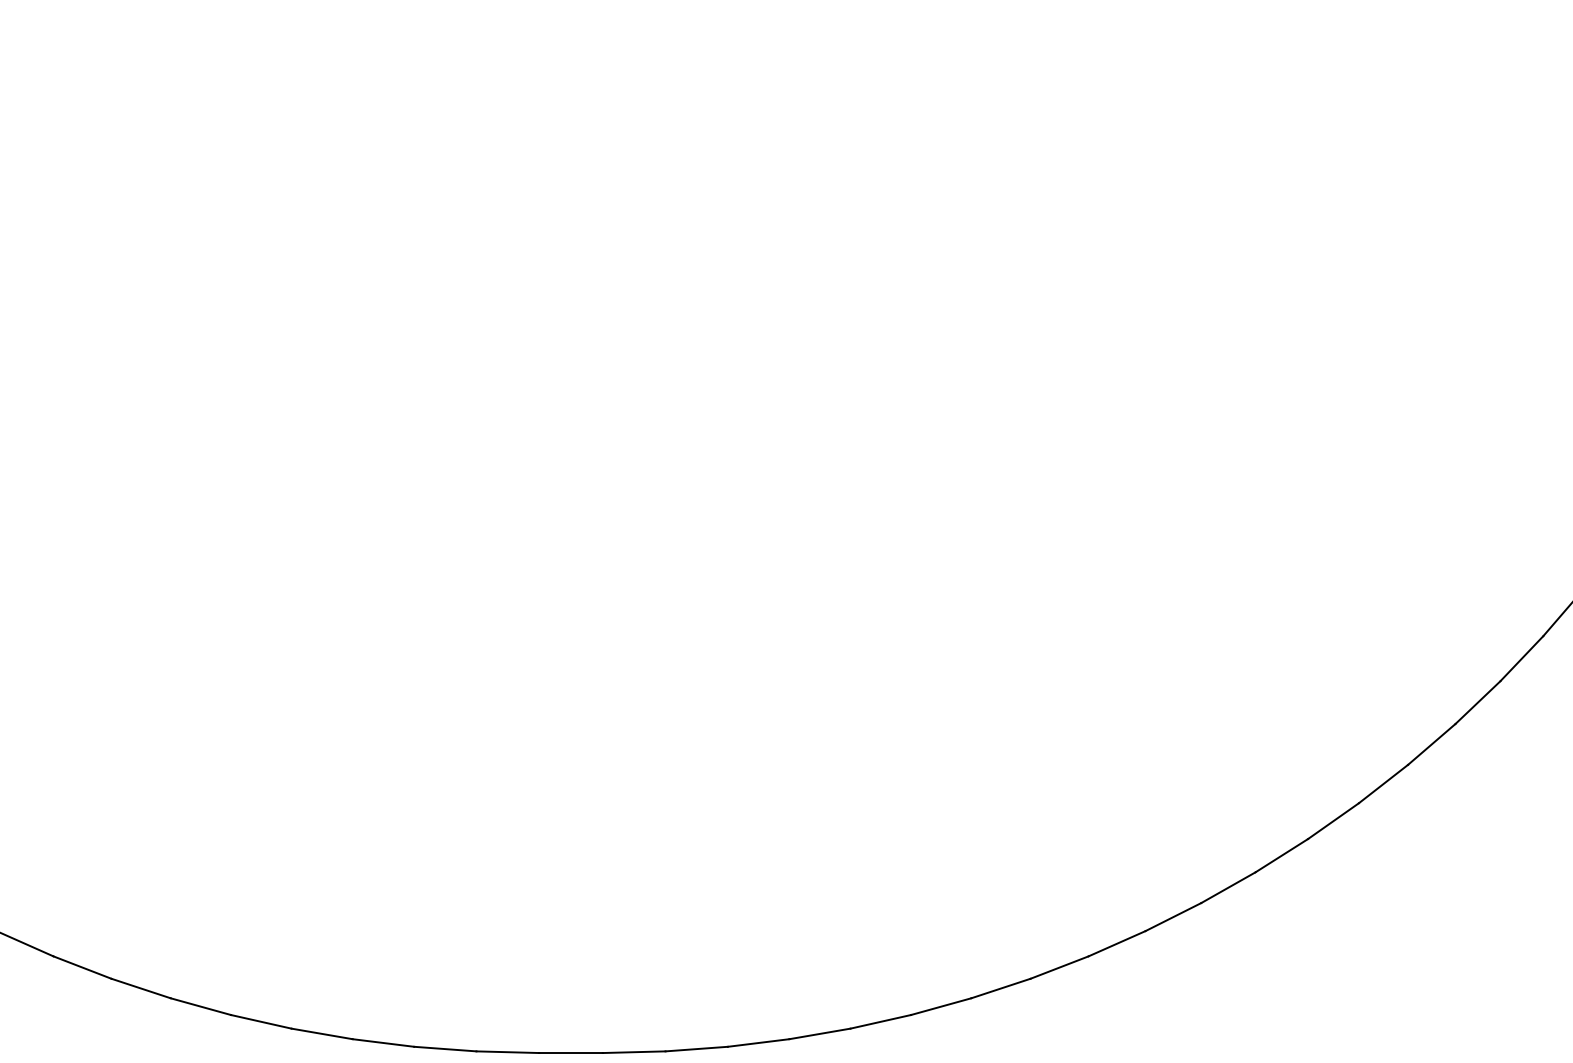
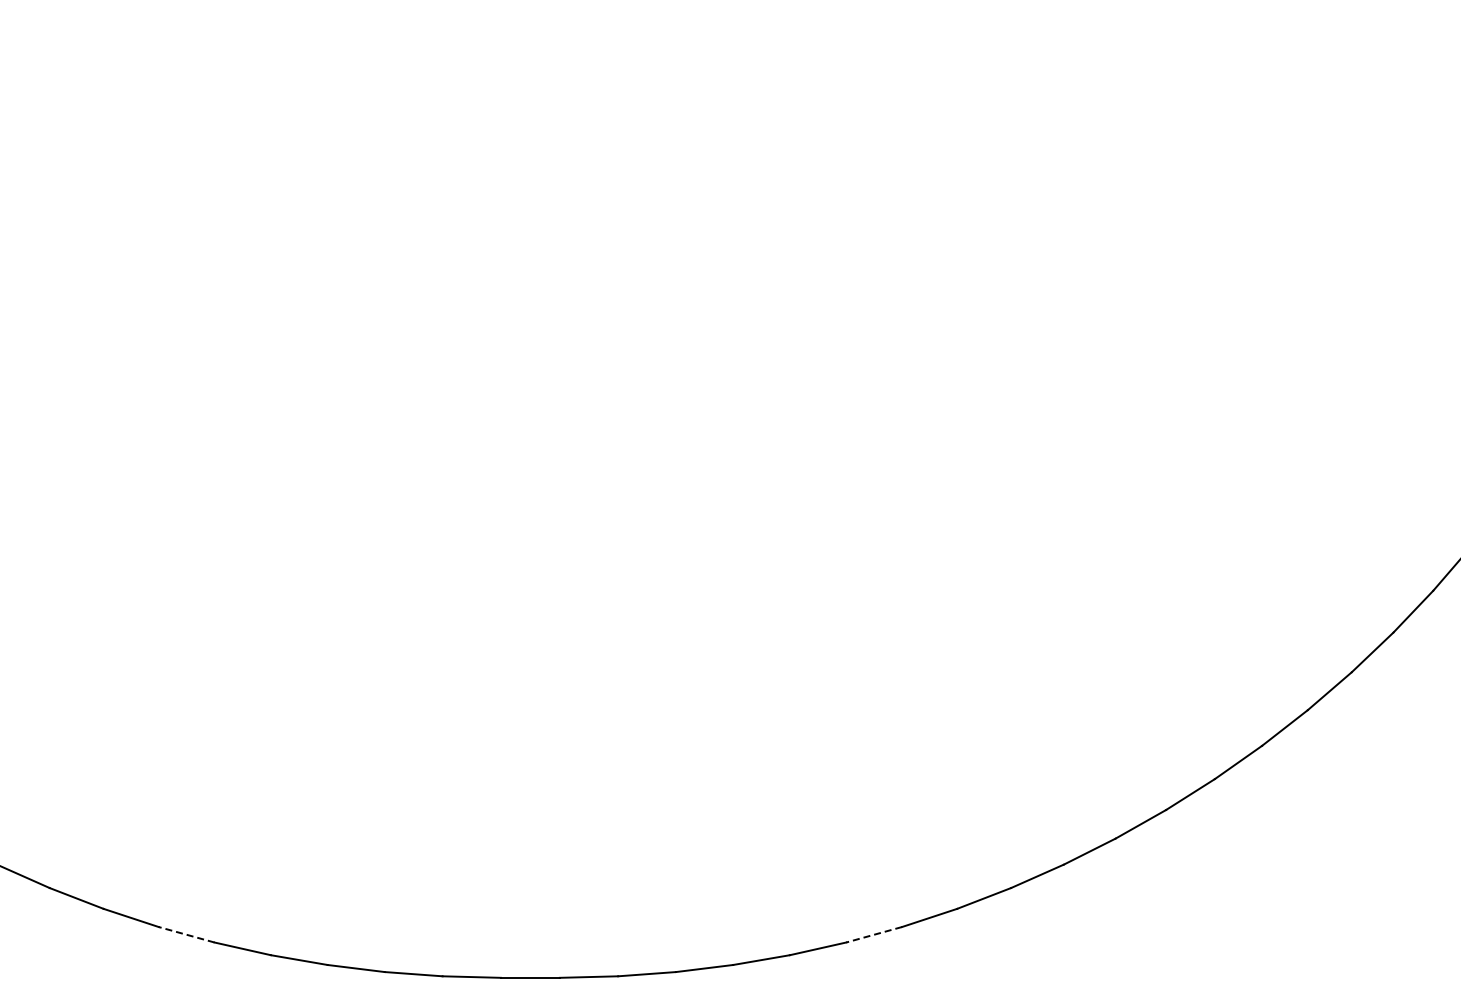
line: (200, 1006) -> (186, 934), solid -> dashed
line: (941, 1006) -> (874, 934), solid -> dashed

